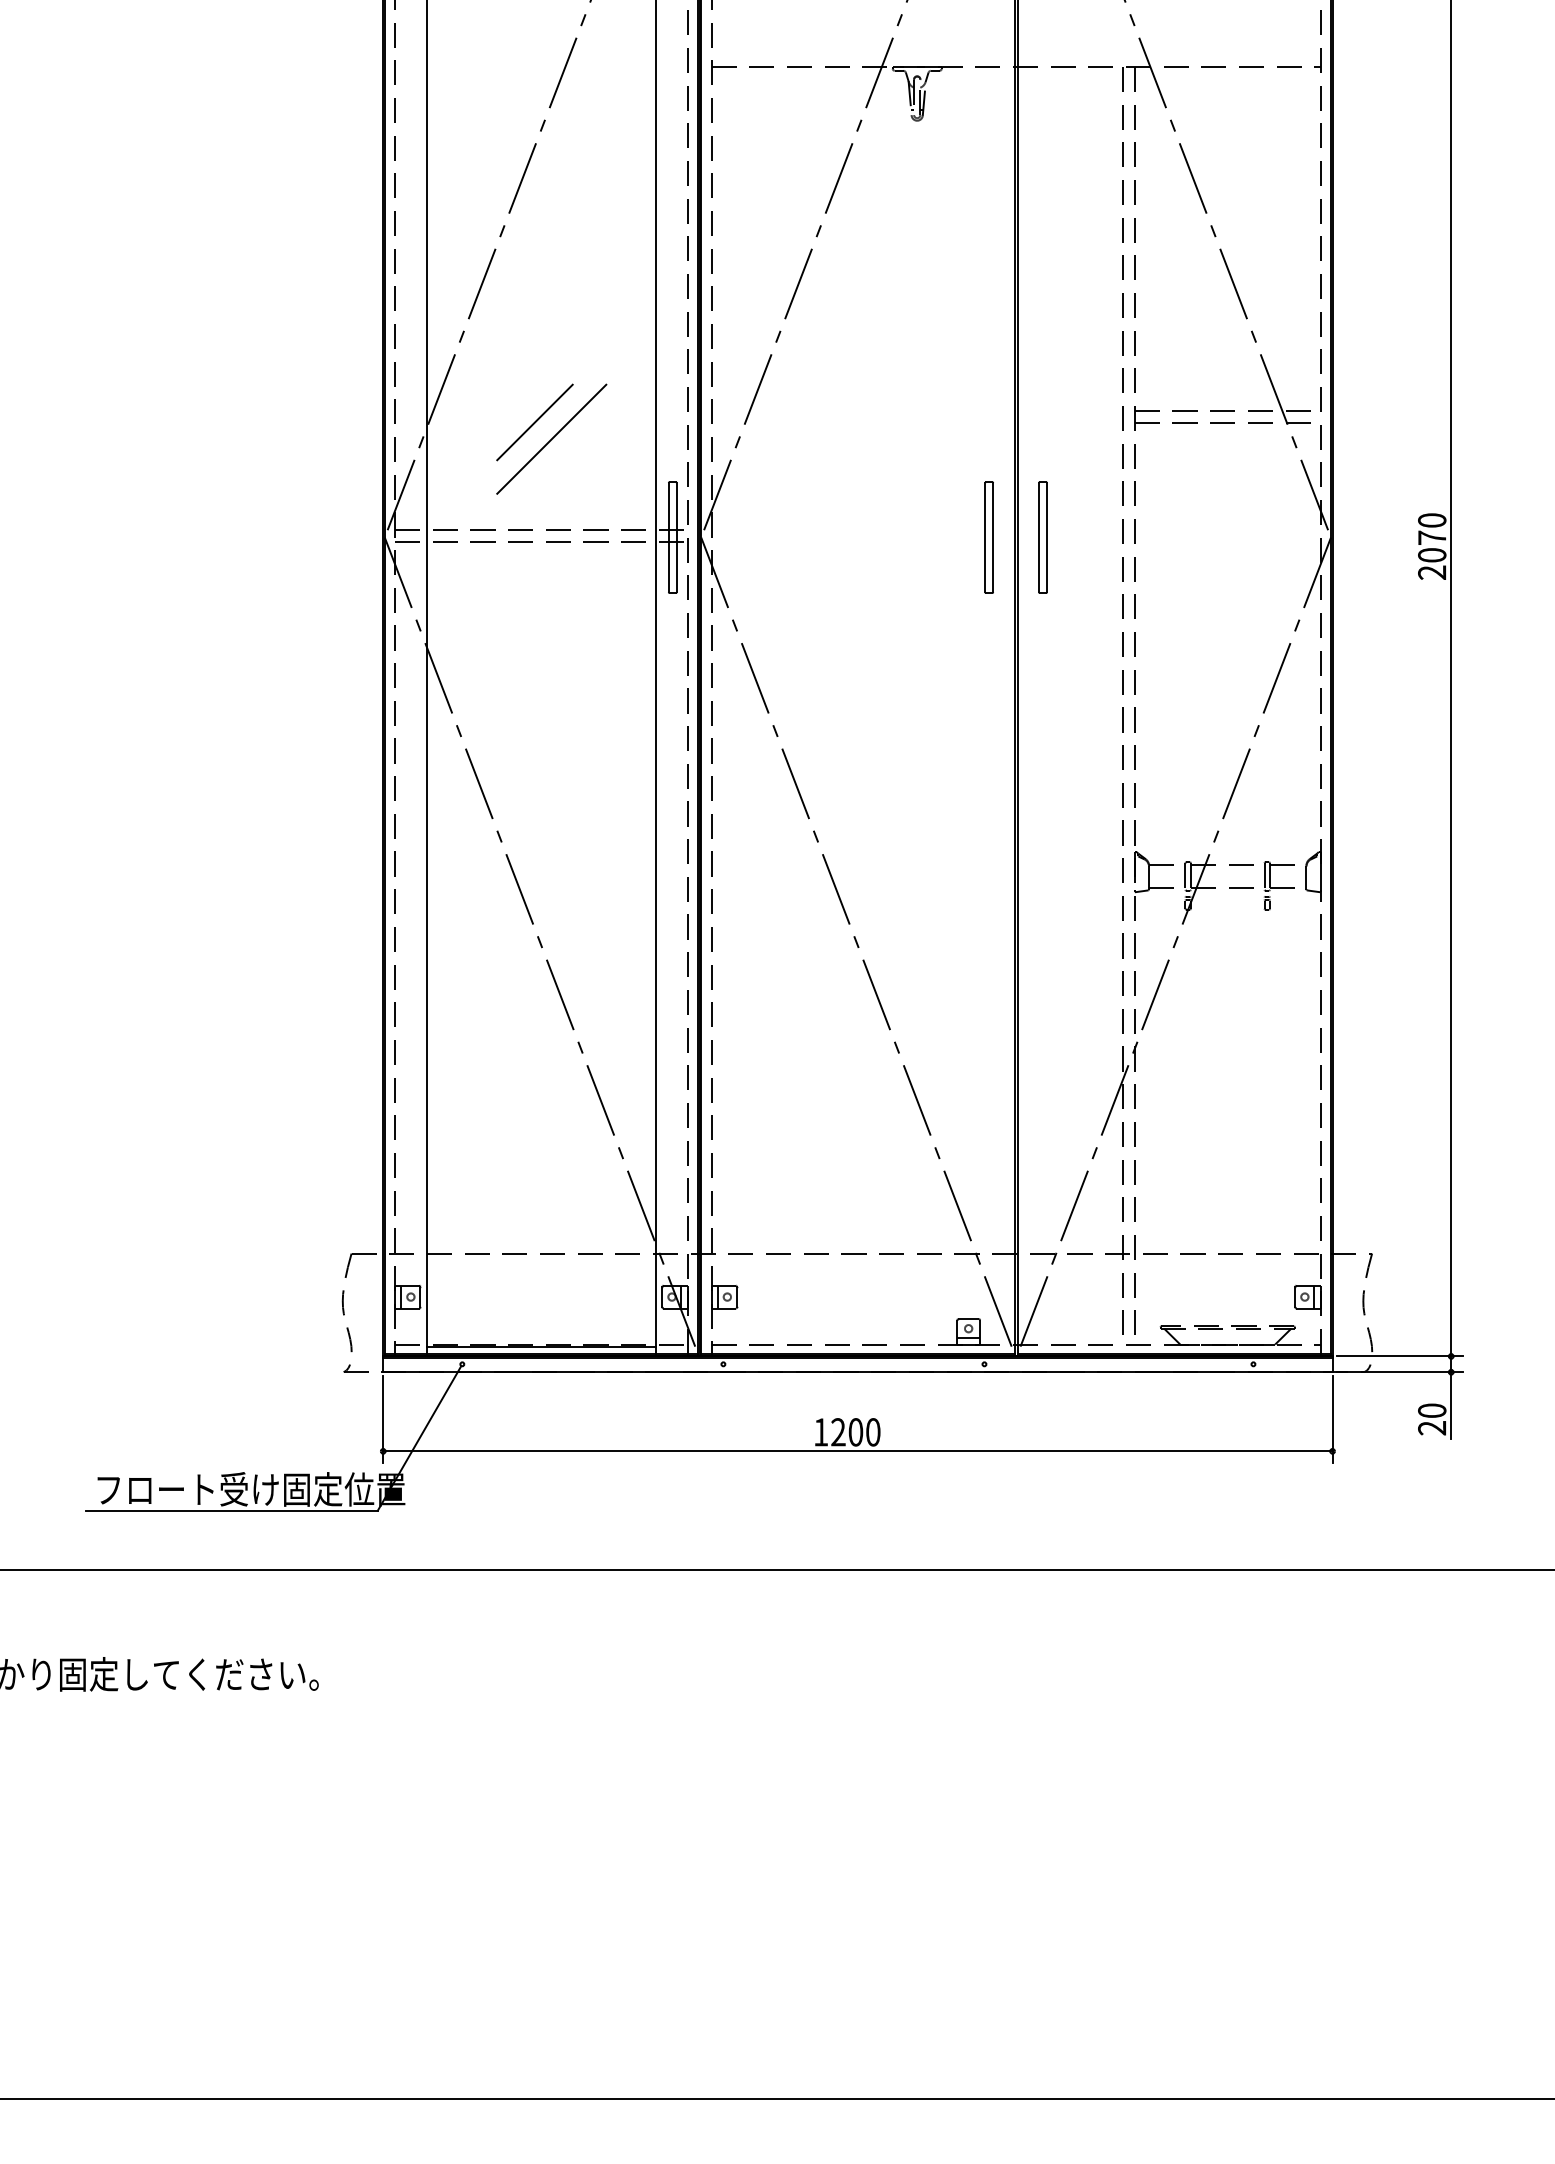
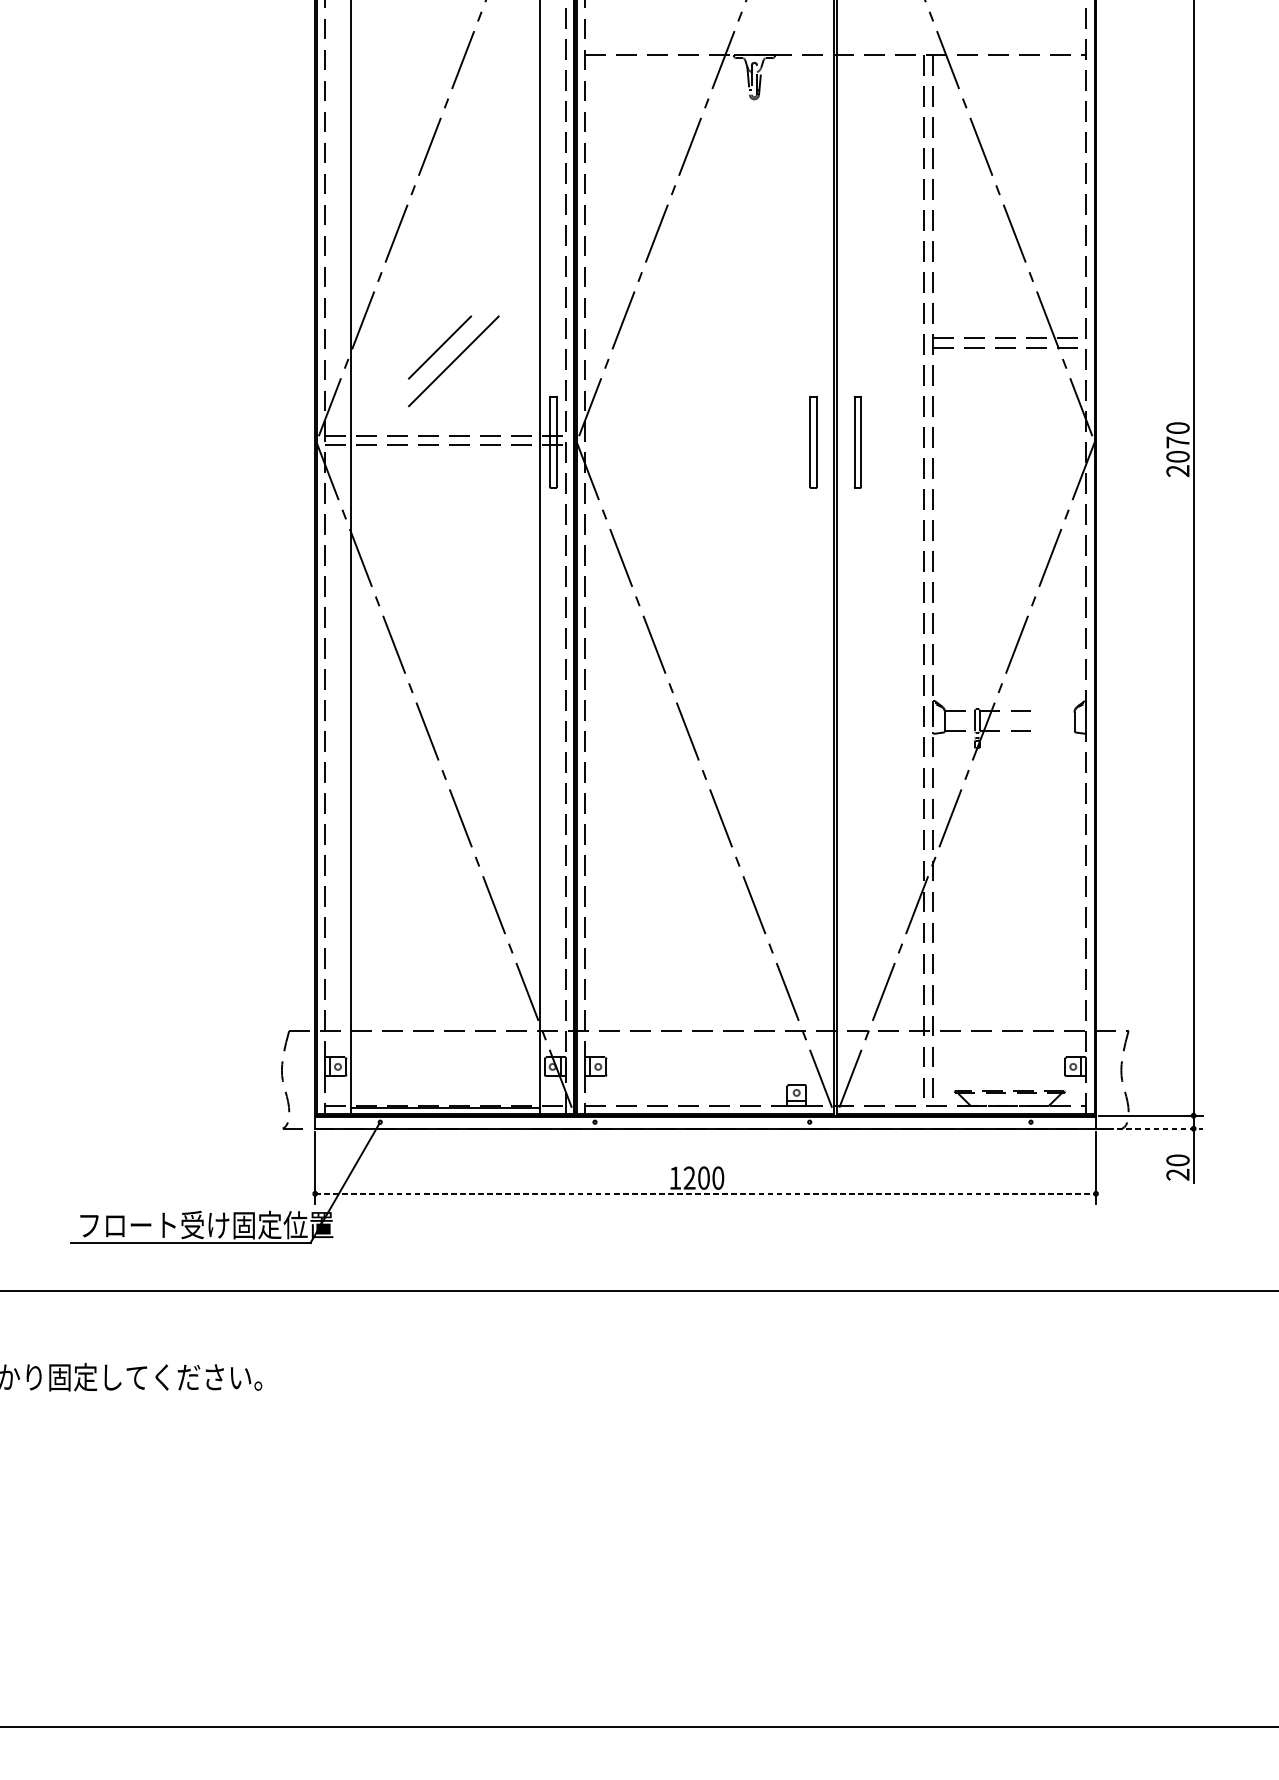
part: (1278, 885) -> (1051, 728), removed
line: (1400, 1372) -> (1151, 1128), solid -> dashed
line: (857, 1451) -> (705, 1193), solid -> dashed

